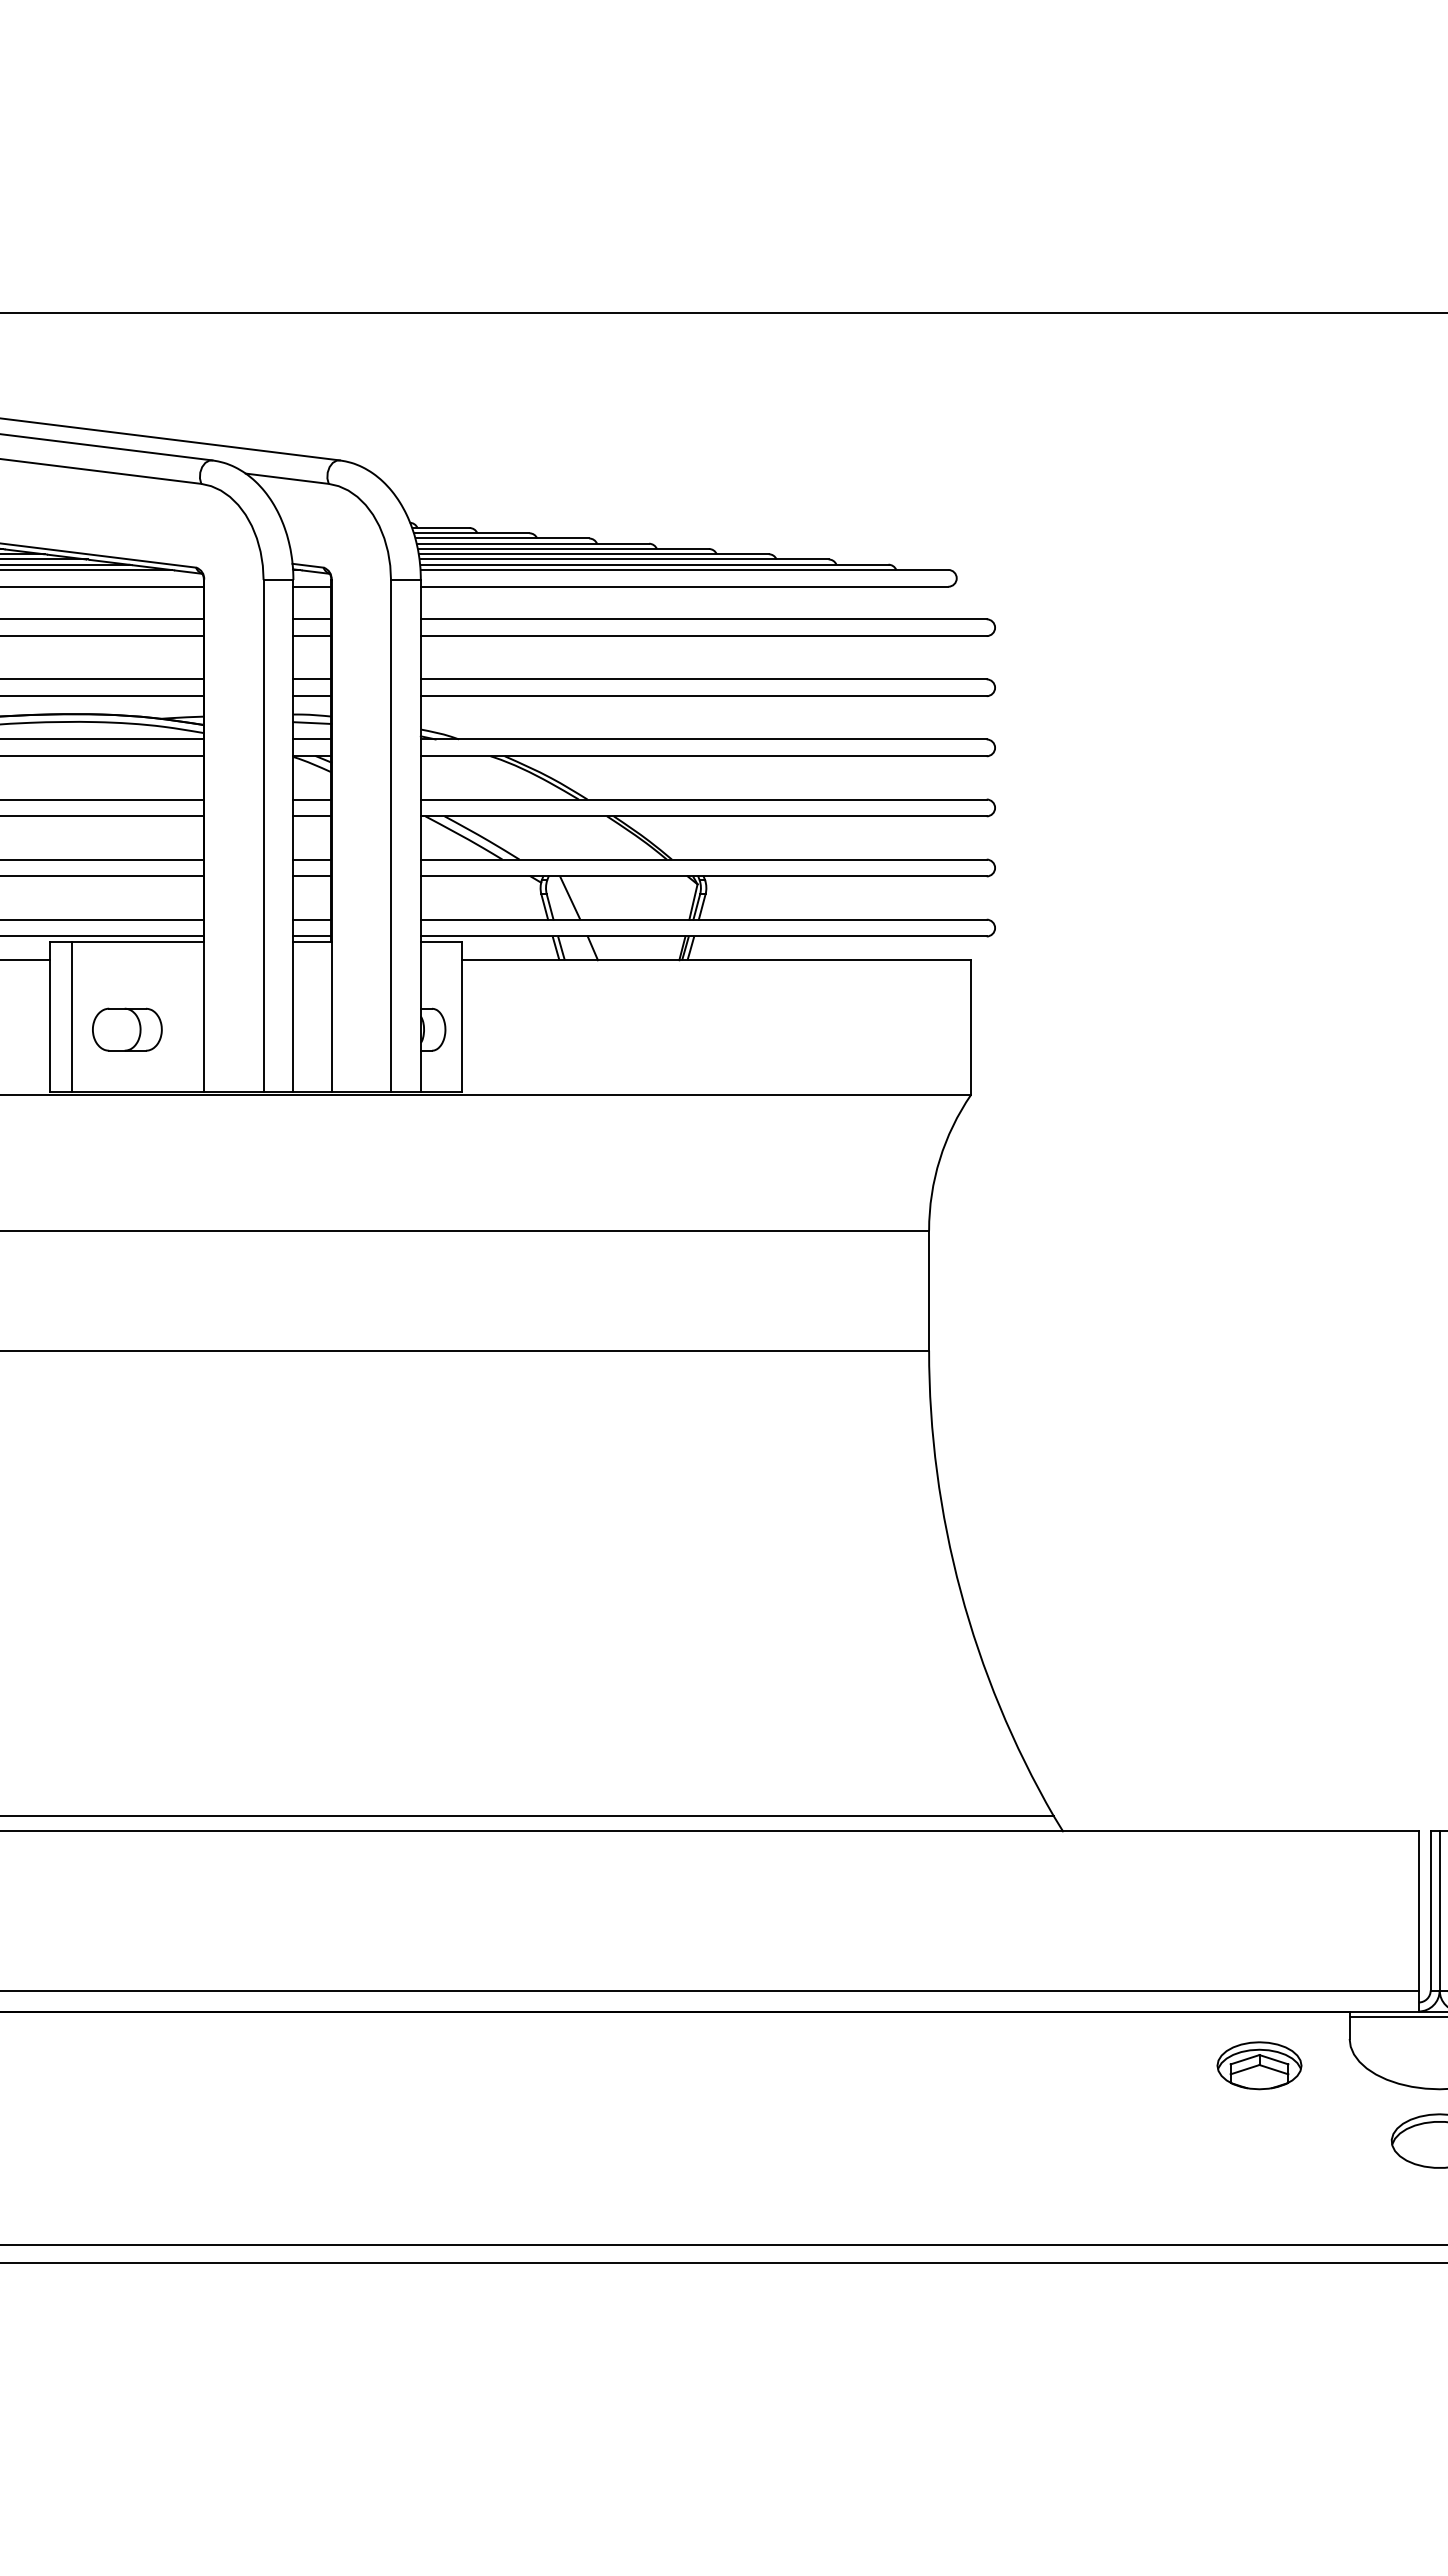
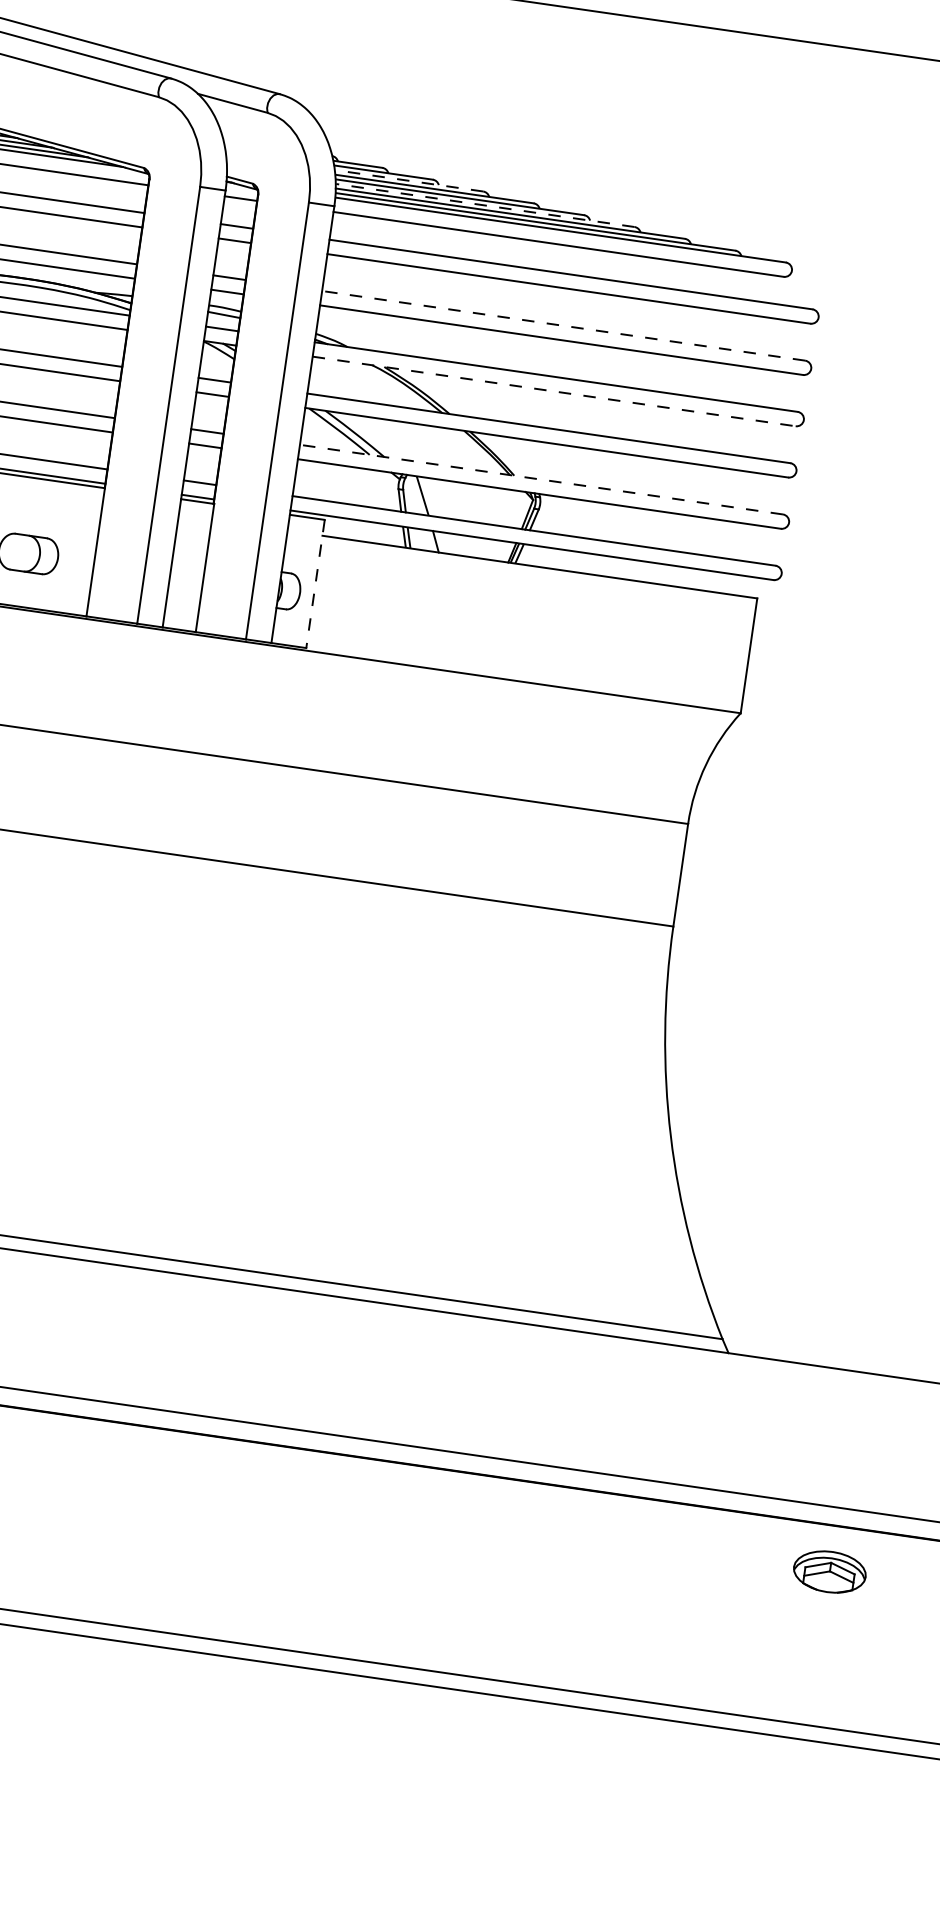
line: (502, 538) -> (409, 180), solid -> dashed
line: (594, 554) -> (485, 205), solid -> dashed
line: (703, 679) -> (563, 325), solid -> dashed
line: (703, 756) -> (553, 391), solid -> dashed
line: (703, 859) -> (541, 479), solid -> dashed
line: (461, 1017) -> (315, 584), solid -> dashed
part: (1259, 2065) -> (829, 1571), moved

